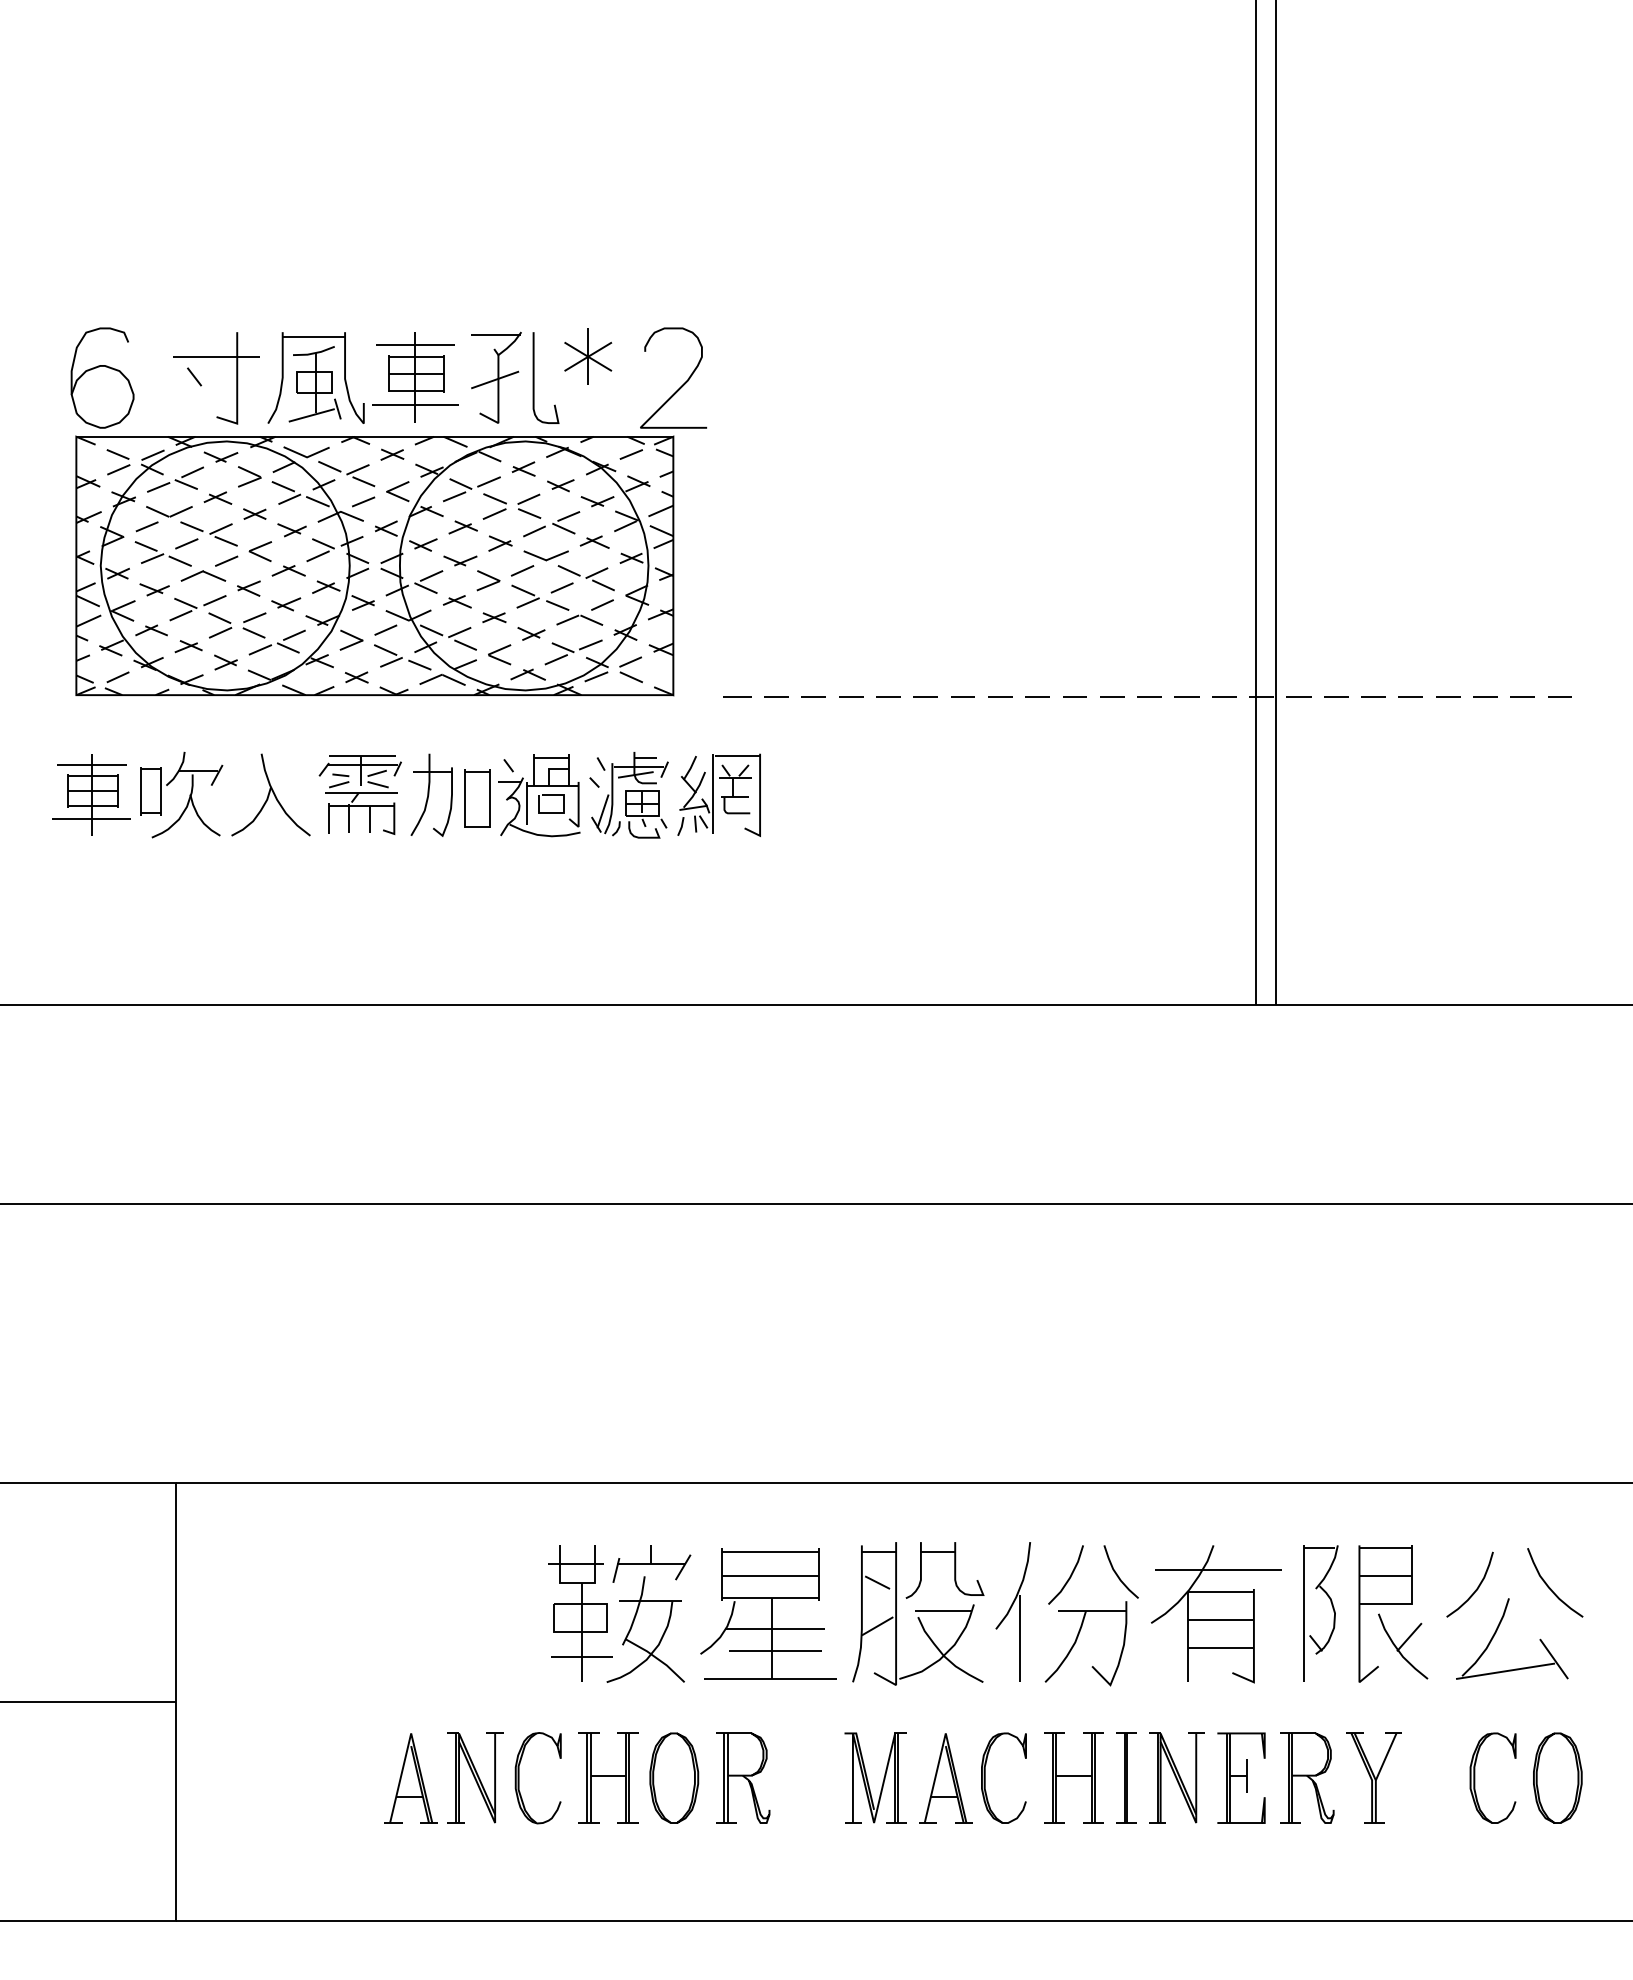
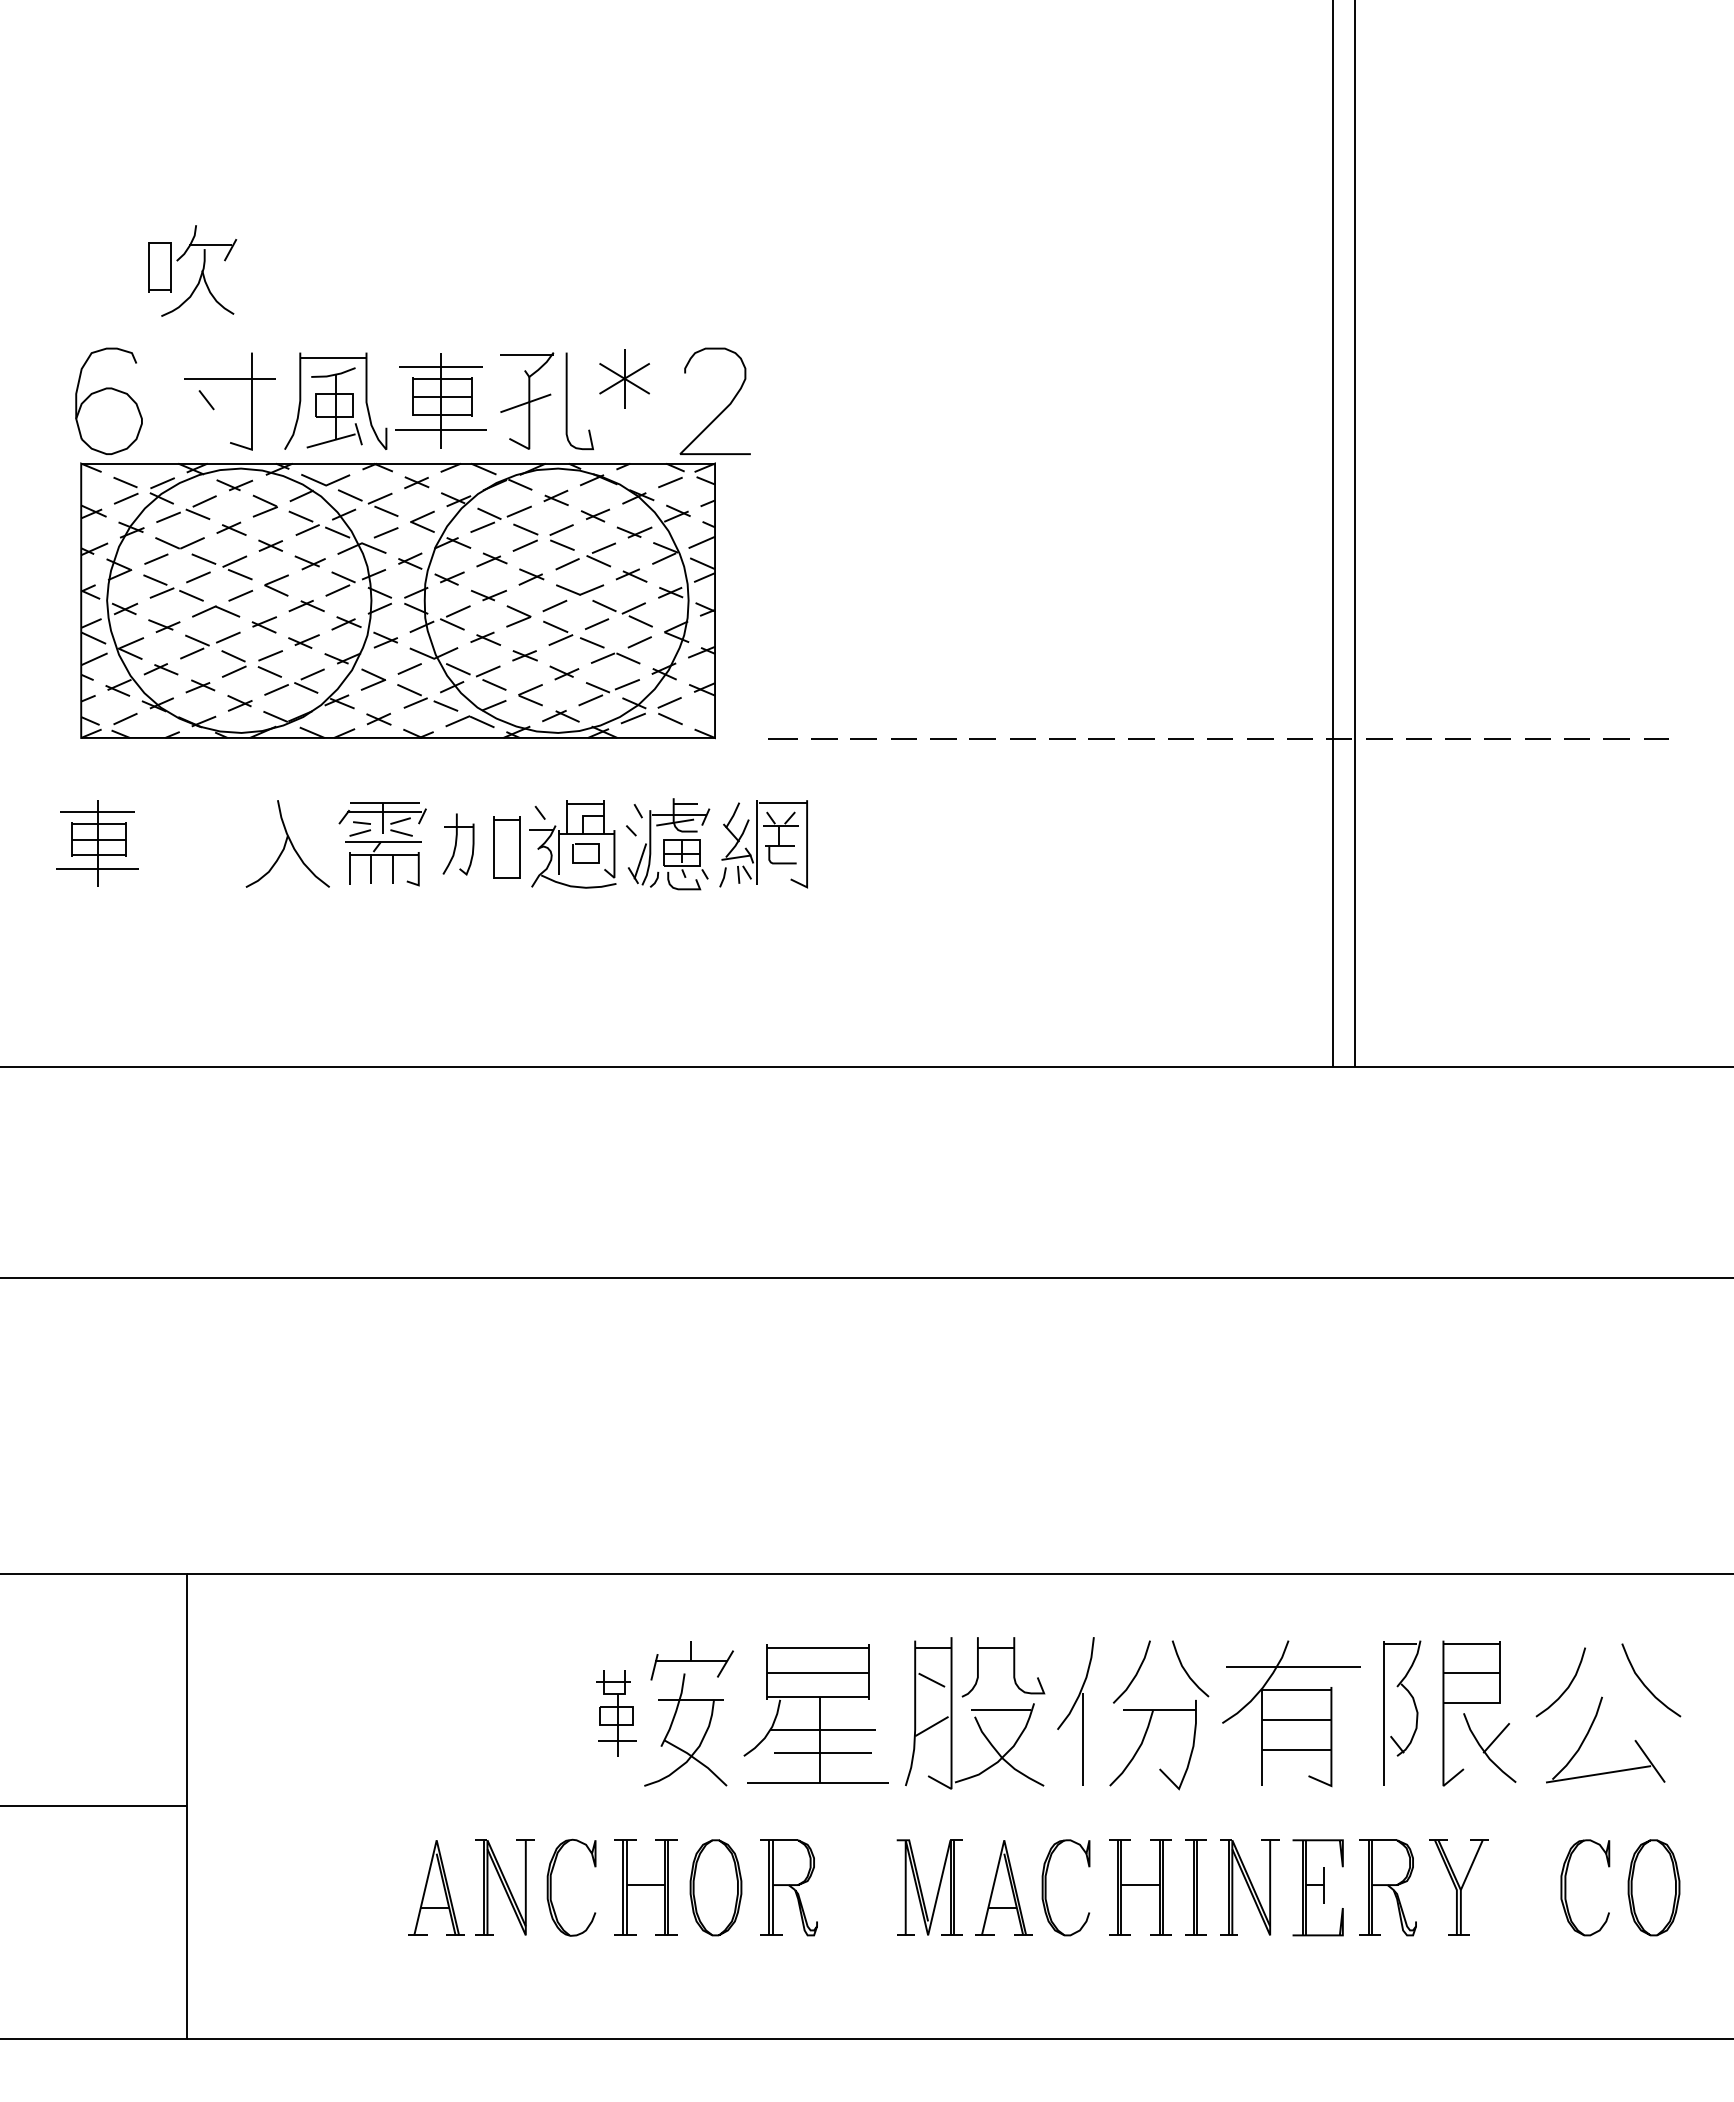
part: (431, 795) -> (458, 844), size x0.7
part: (188, 798) -> (200, 274), moved
part: (580, 1614) -> (616, 1713), size x0.6

